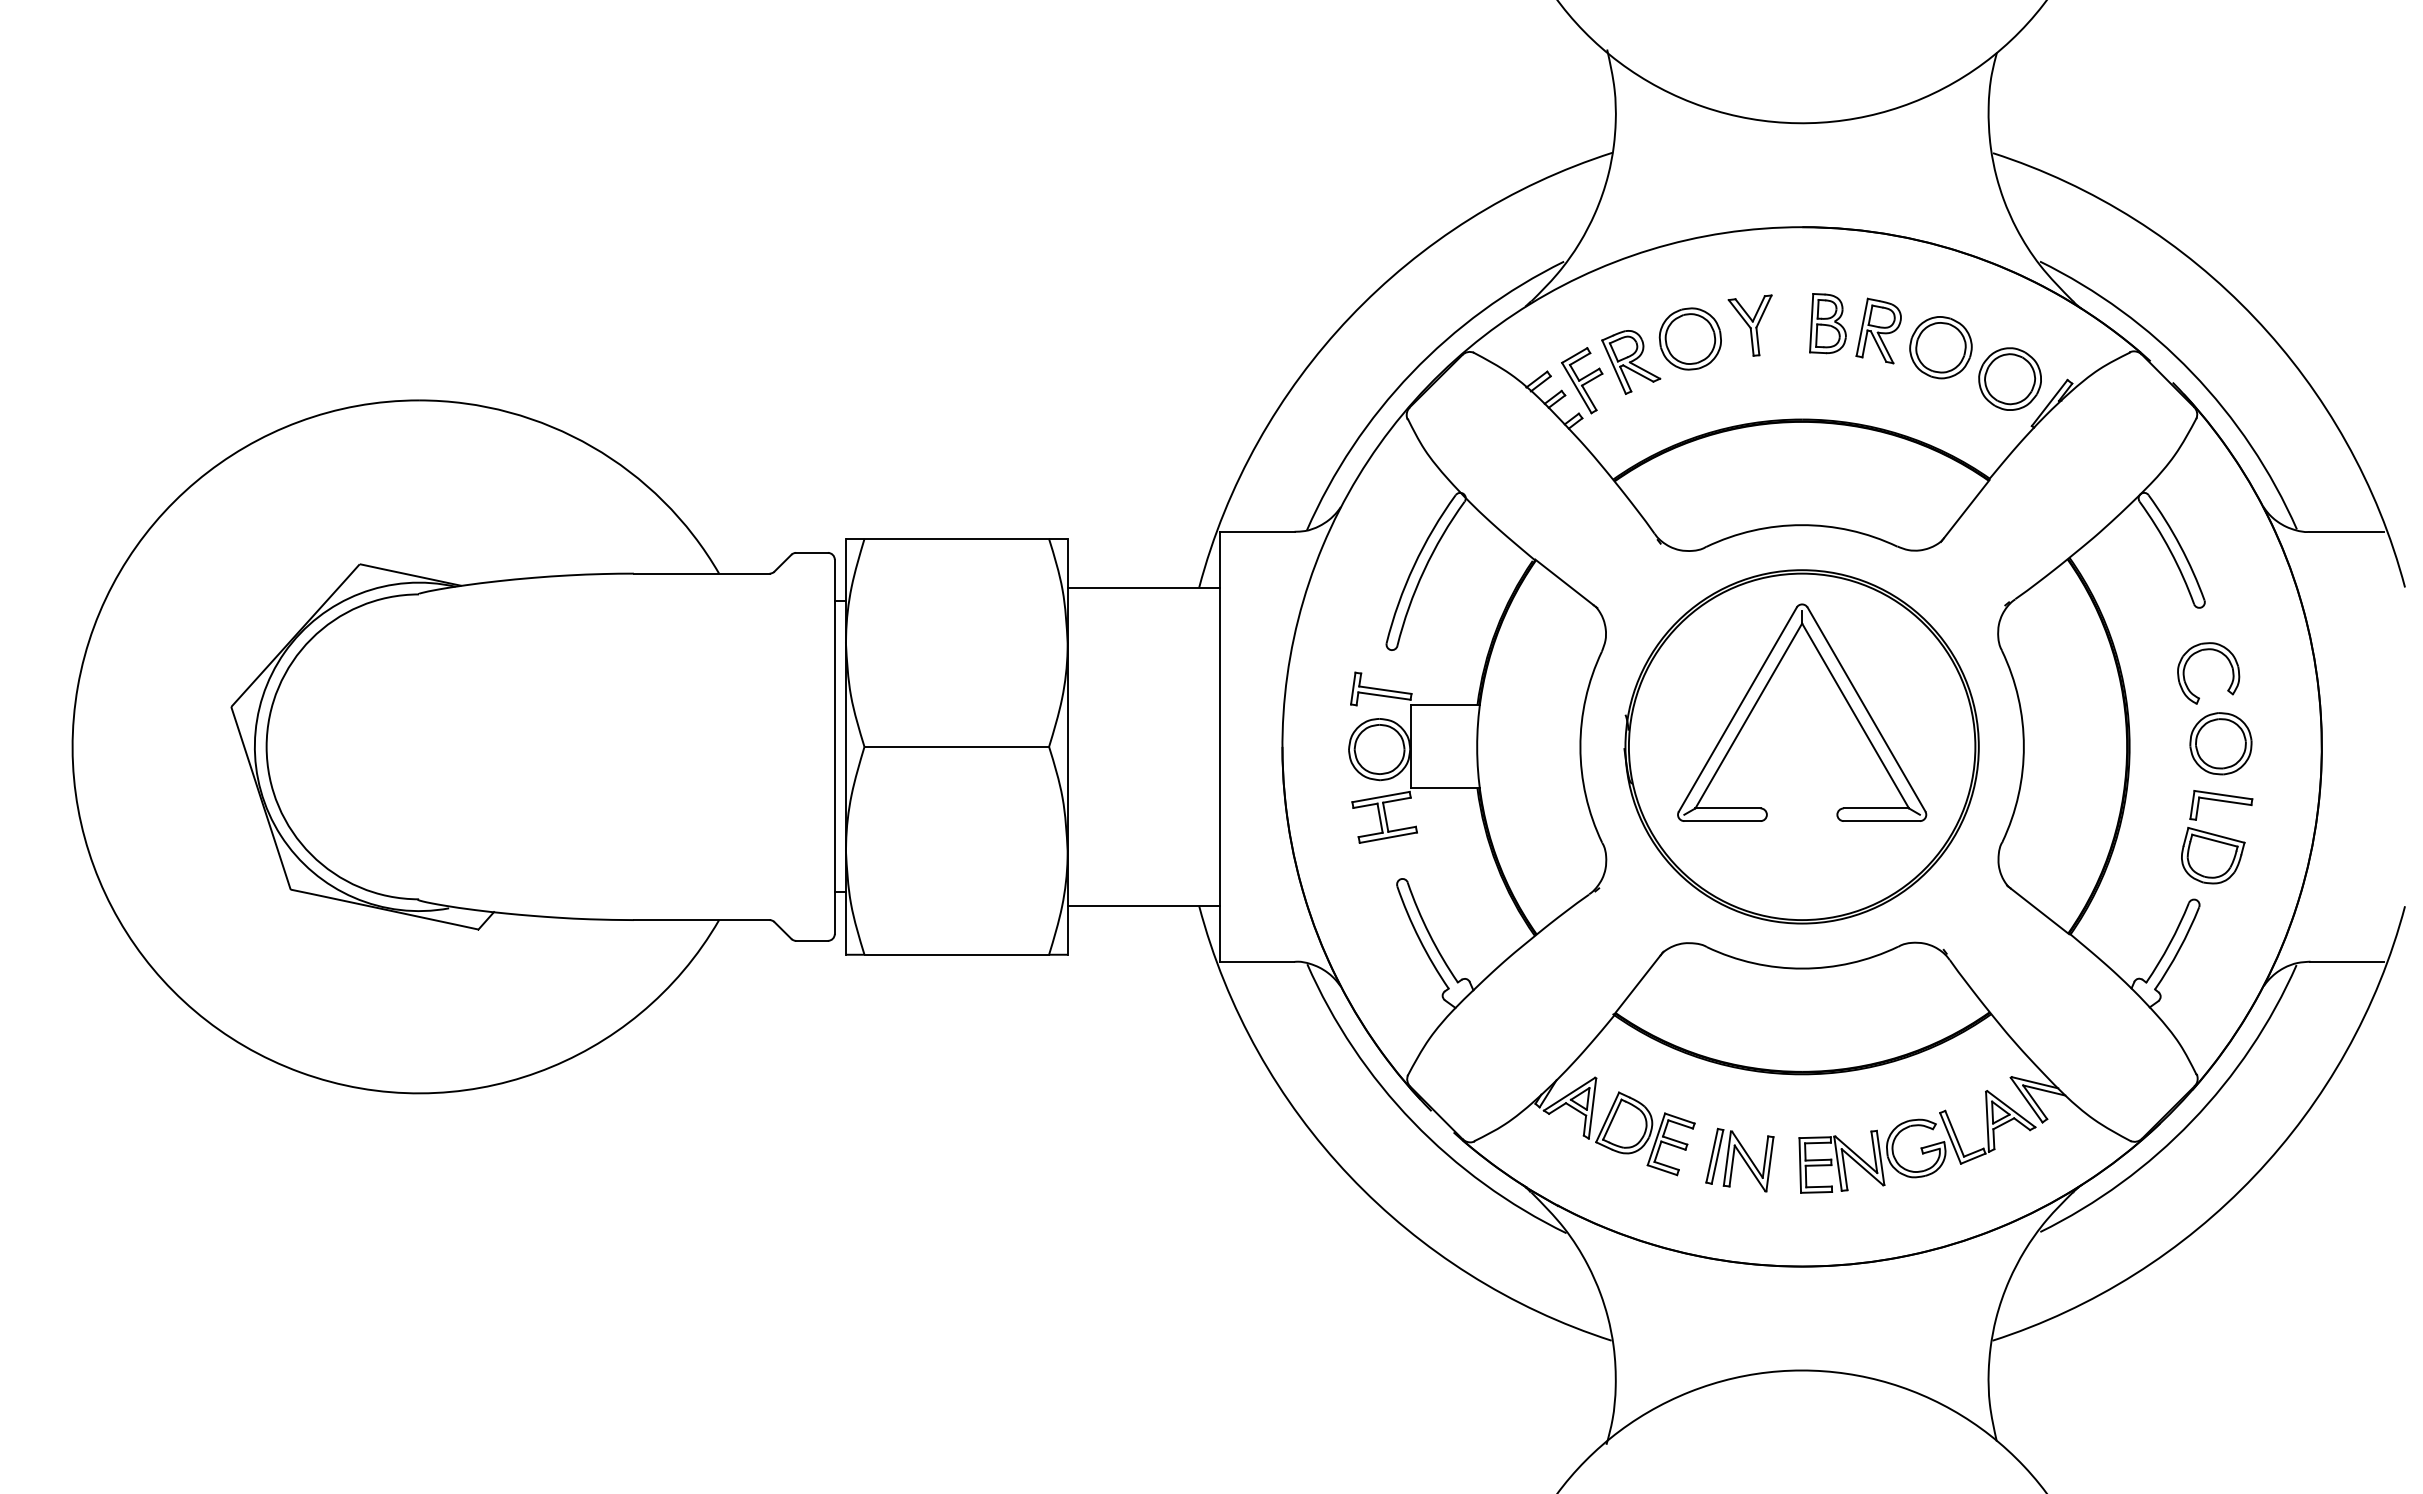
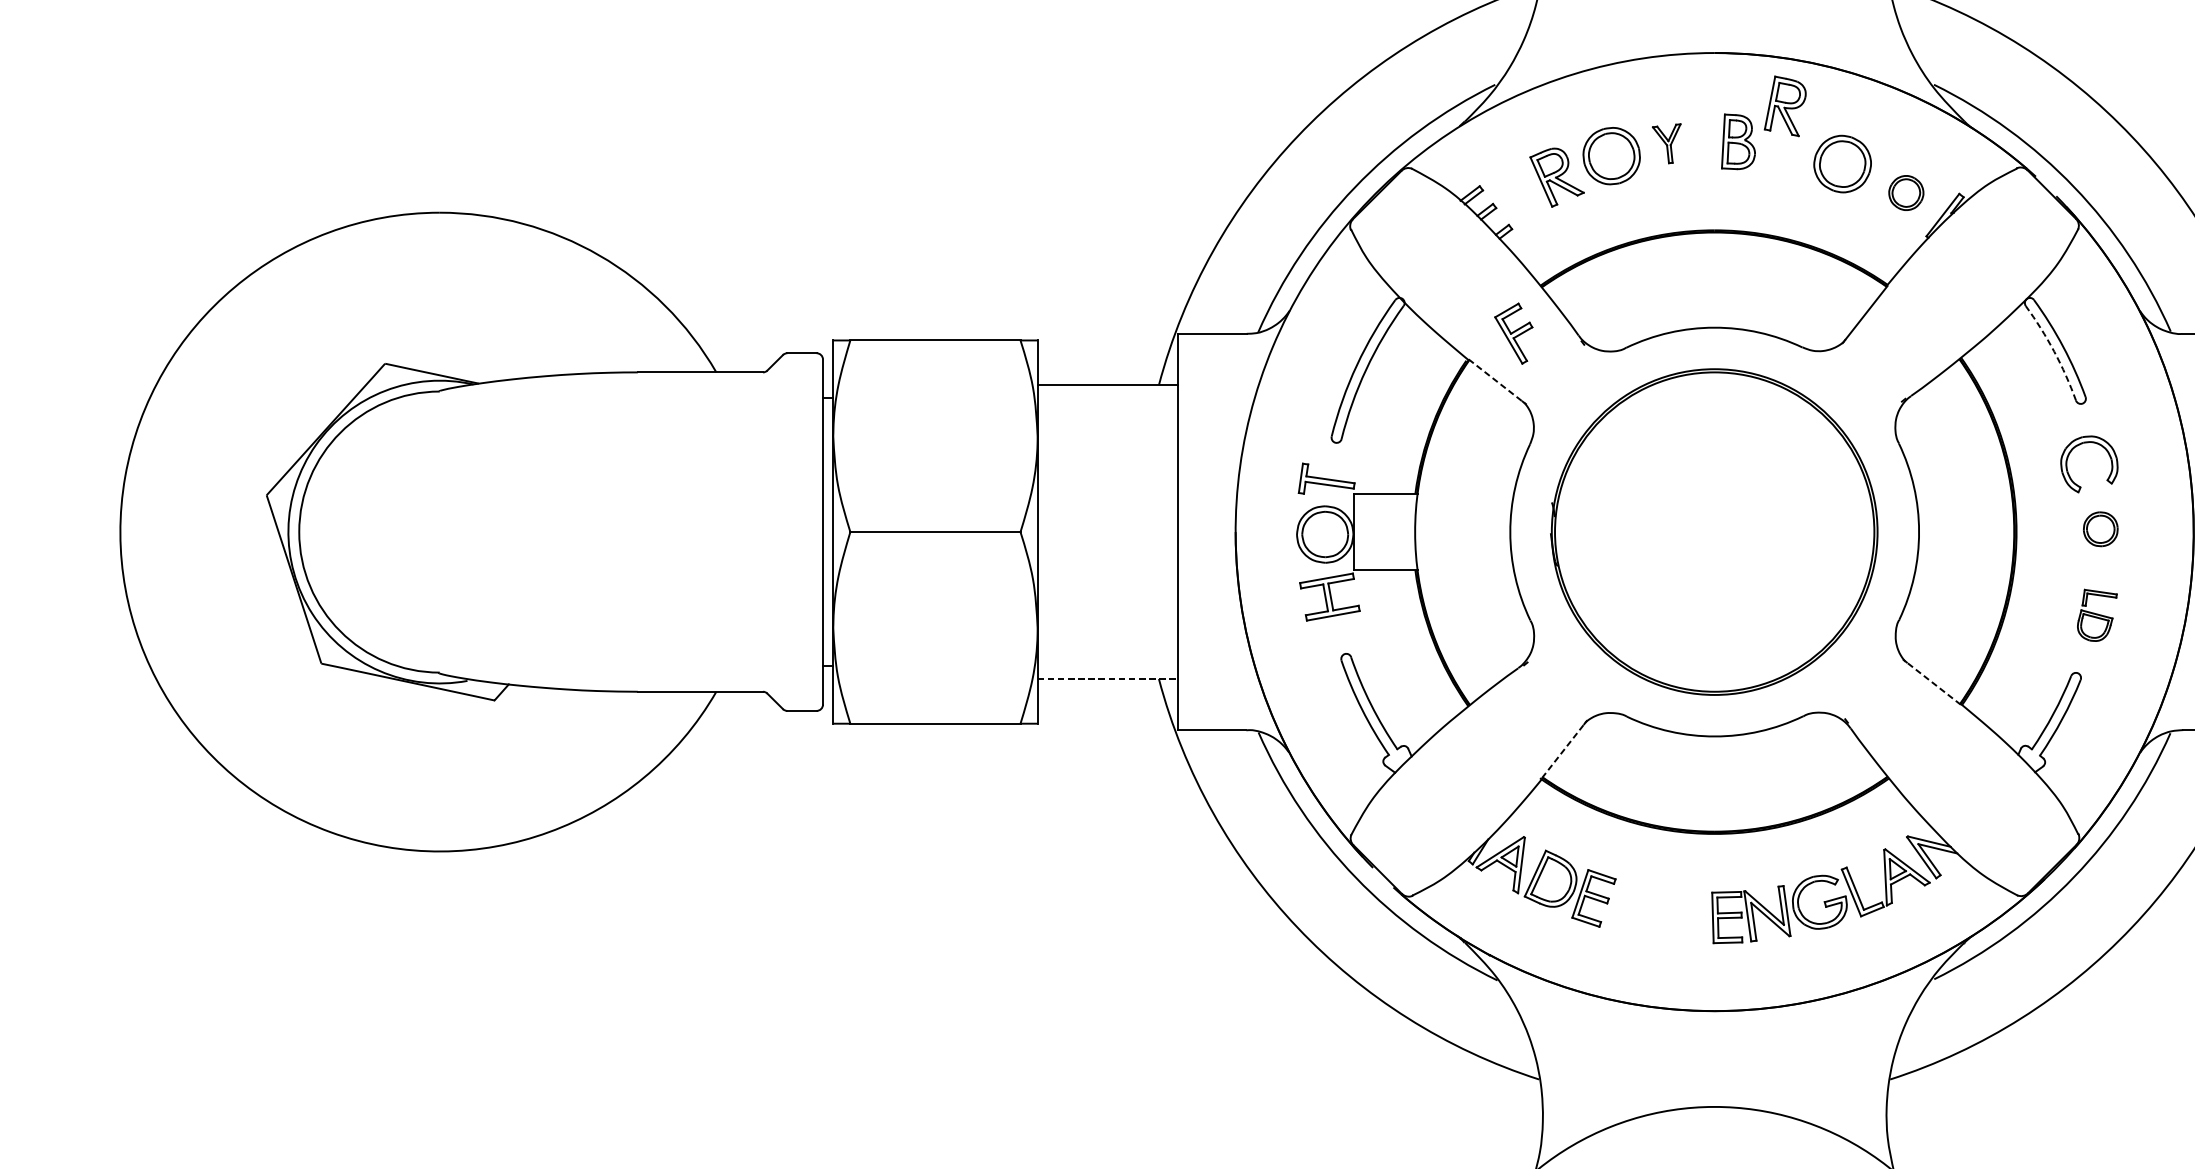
part: (1749, 325) -> (1666, 143), size x0.7
part: (1878, 330) -> (1785, 105), moved
part: (2009, 378) -> (1905, 192), size x0.6
part: (1582, 380) -> (1514, 333), moved
arc: (2170, 551) -> (2054, 351), solid -> dashed
line: (1564, 582) -> (1495, 380), solid -> dashed
part: (1840, 692) -> (1750, 481), removed
part: (2220, 743) -> (2100, 528), size x0.6
part: (2217, 837) -> (2097, 615), size x0.6
line: (1144, 906) -> (1108, 679), solid -> dashed
line: (2039, 911) -> (1933, 683), solid -> dashed
line: (1638, 984) -> (1563, 751), solid -> dashed
part: (1739, 1159) -> (1656, 912), removed

